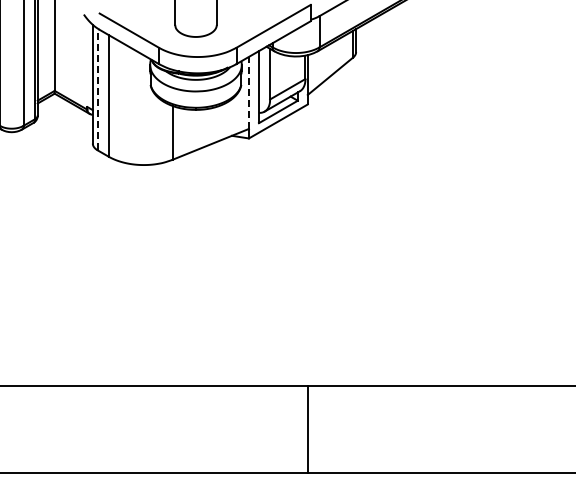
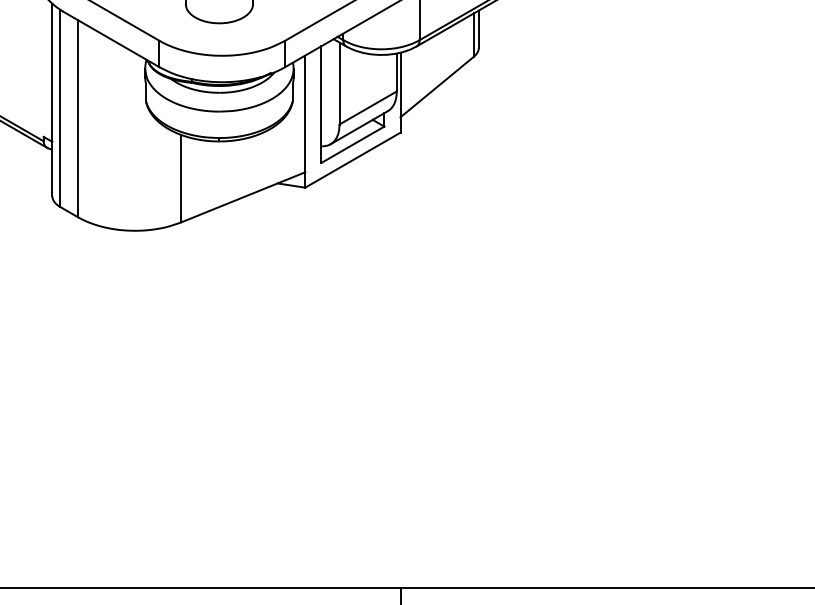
line: (97, 89) -> (59, 108), dashed -> solid
line: (248, 92) -> (304, 113), dashed -> solid

